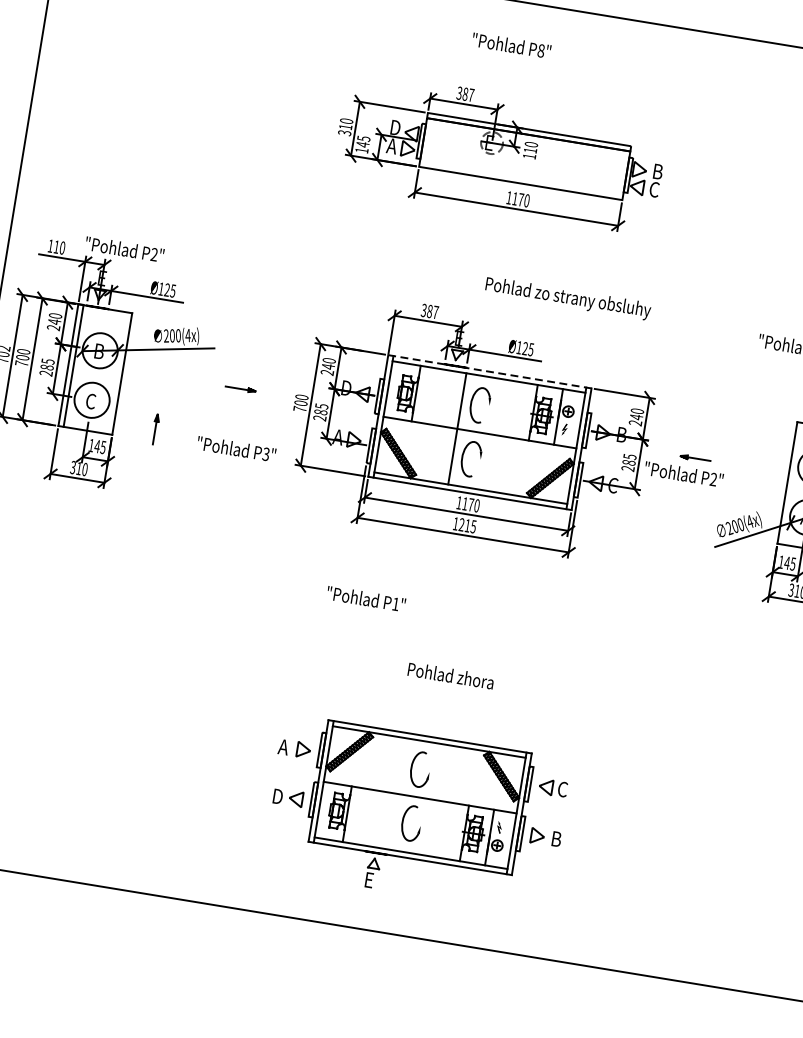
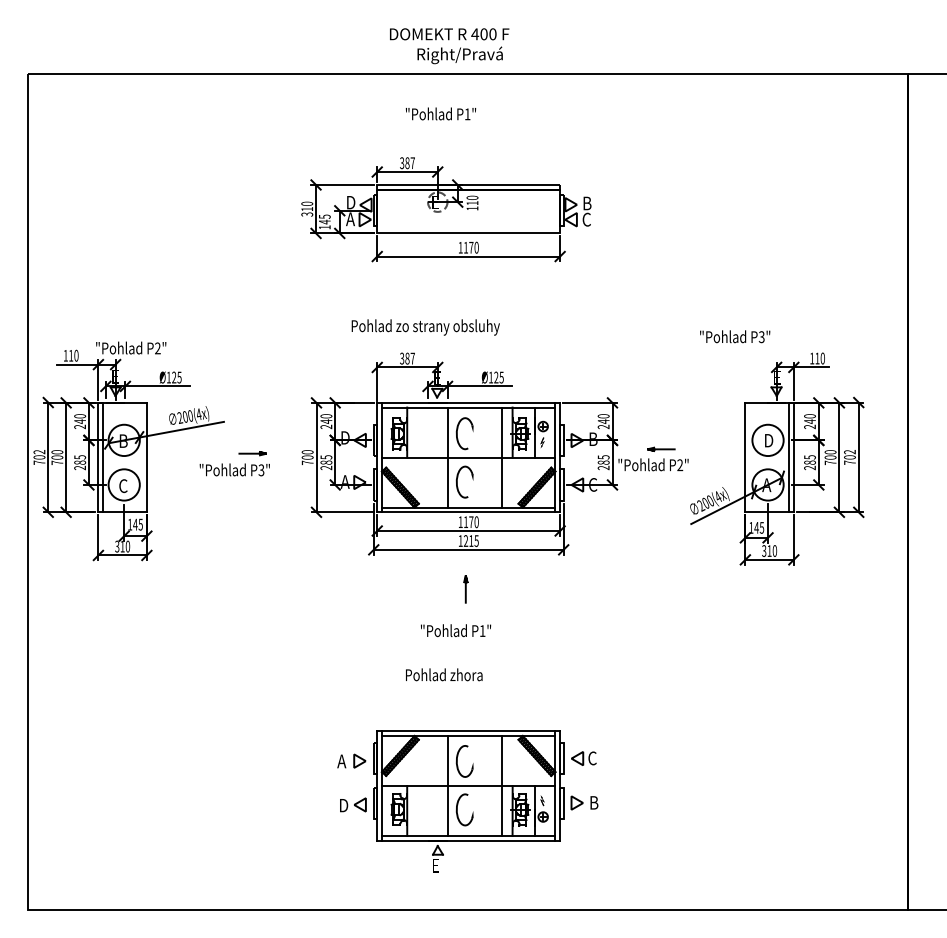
text: (541, 51) -> (467, 114), P8" -> P1"
text: (567, 298) -> (425, 327), moved
line: (490, 371) -> (469, 402), dashed -> solid
line: (154, 429) -> (465, 589), moved
line: (516, 438) -> (501, 457), added
text: (236, 448) -> (234, 469), moved
text: (366, 598) -> (456, 630), moved
text: (451, 675) -> (444, 674), moved
line: (397, 794) -> (448, 786), added
line: (456, 804) -> (501, 786), added

